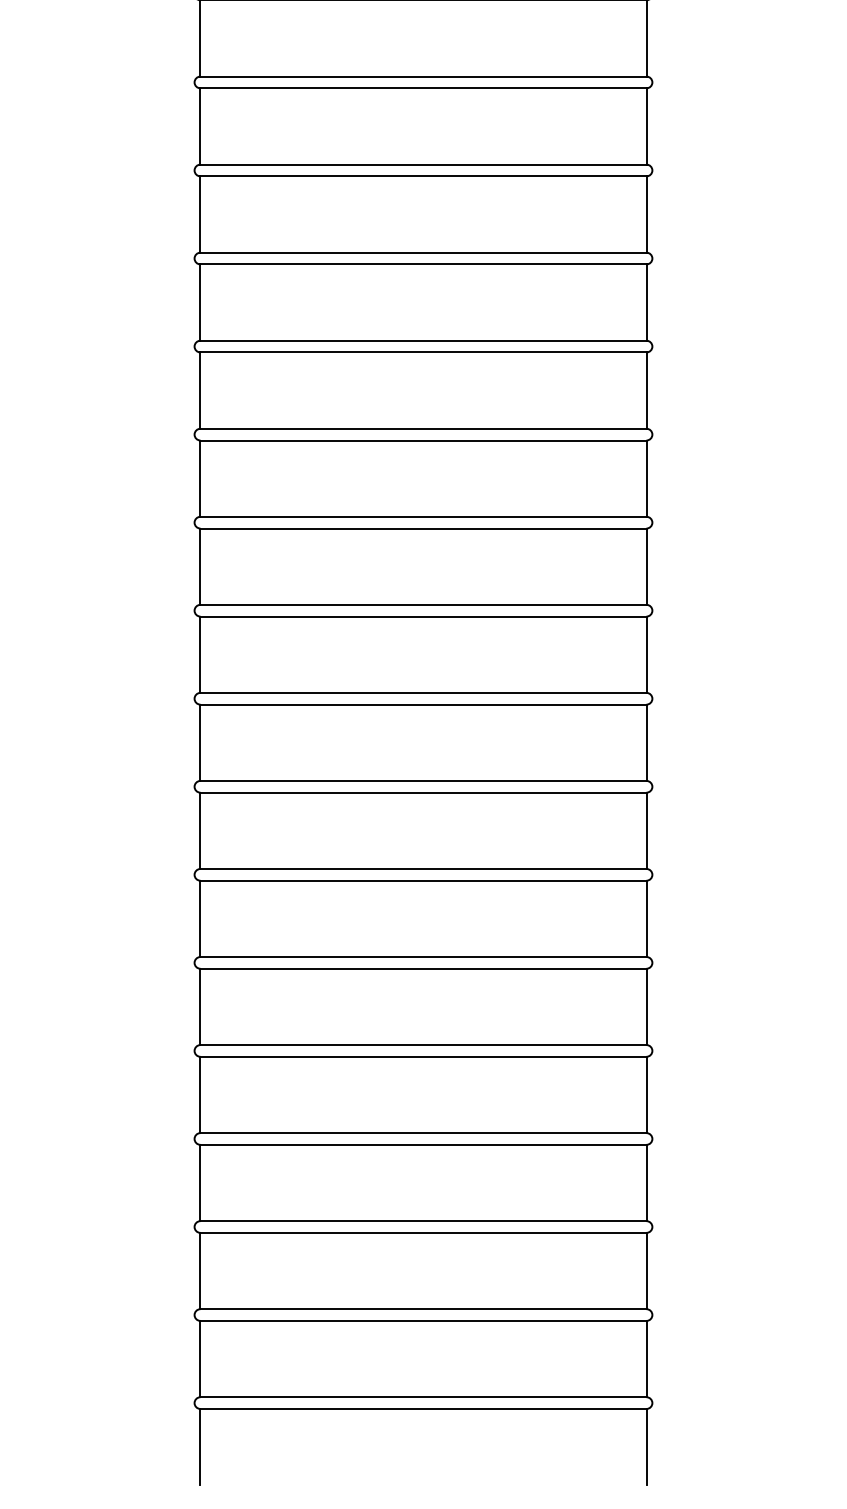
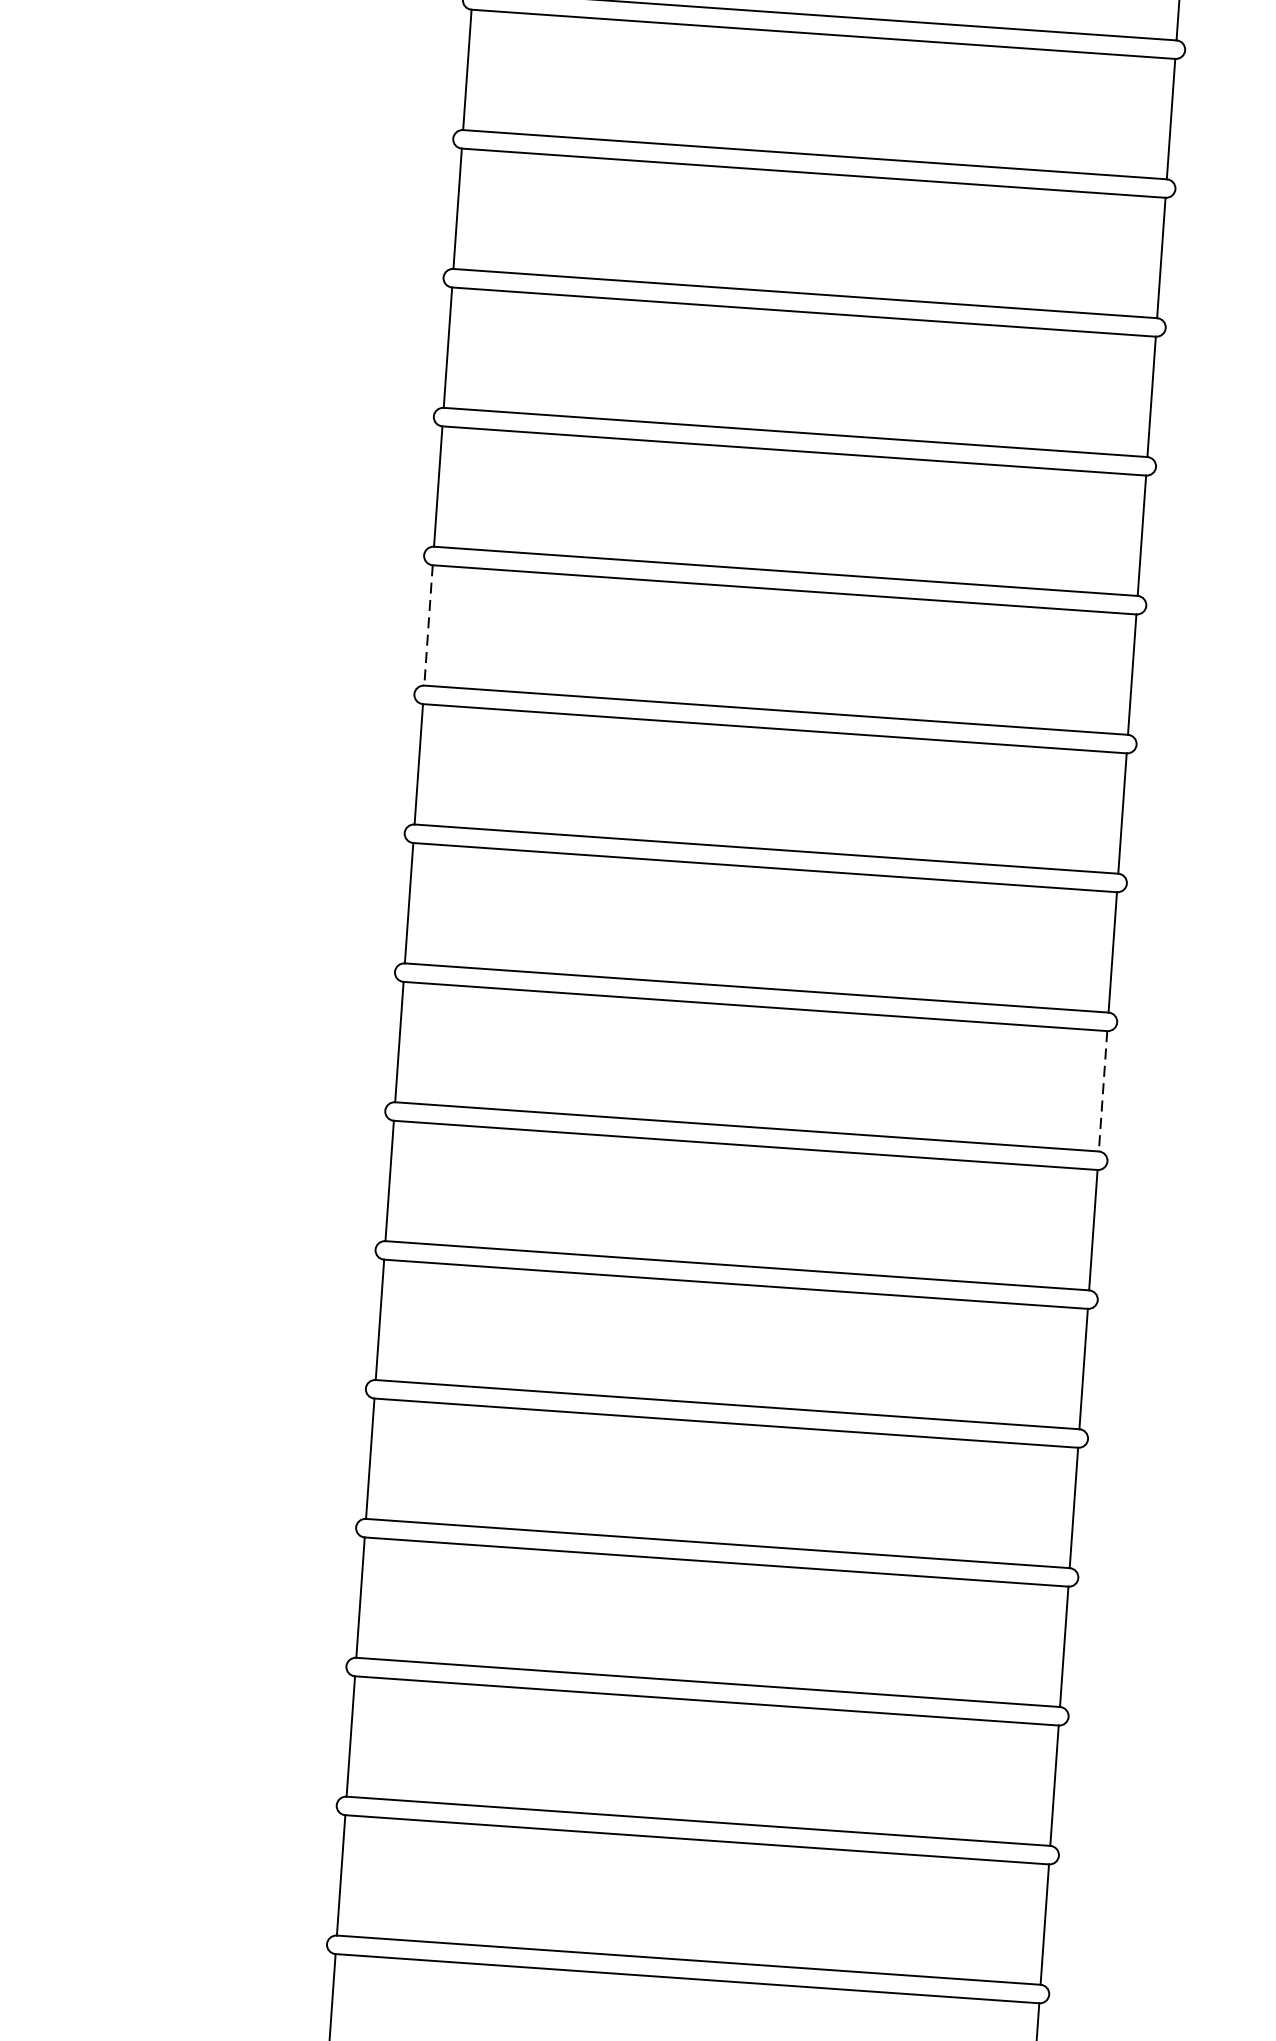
line: (200, 391) -> (428, 626), solid -> dashed
line: (646, 655) -> (1102, 1092), solid -> dashed

